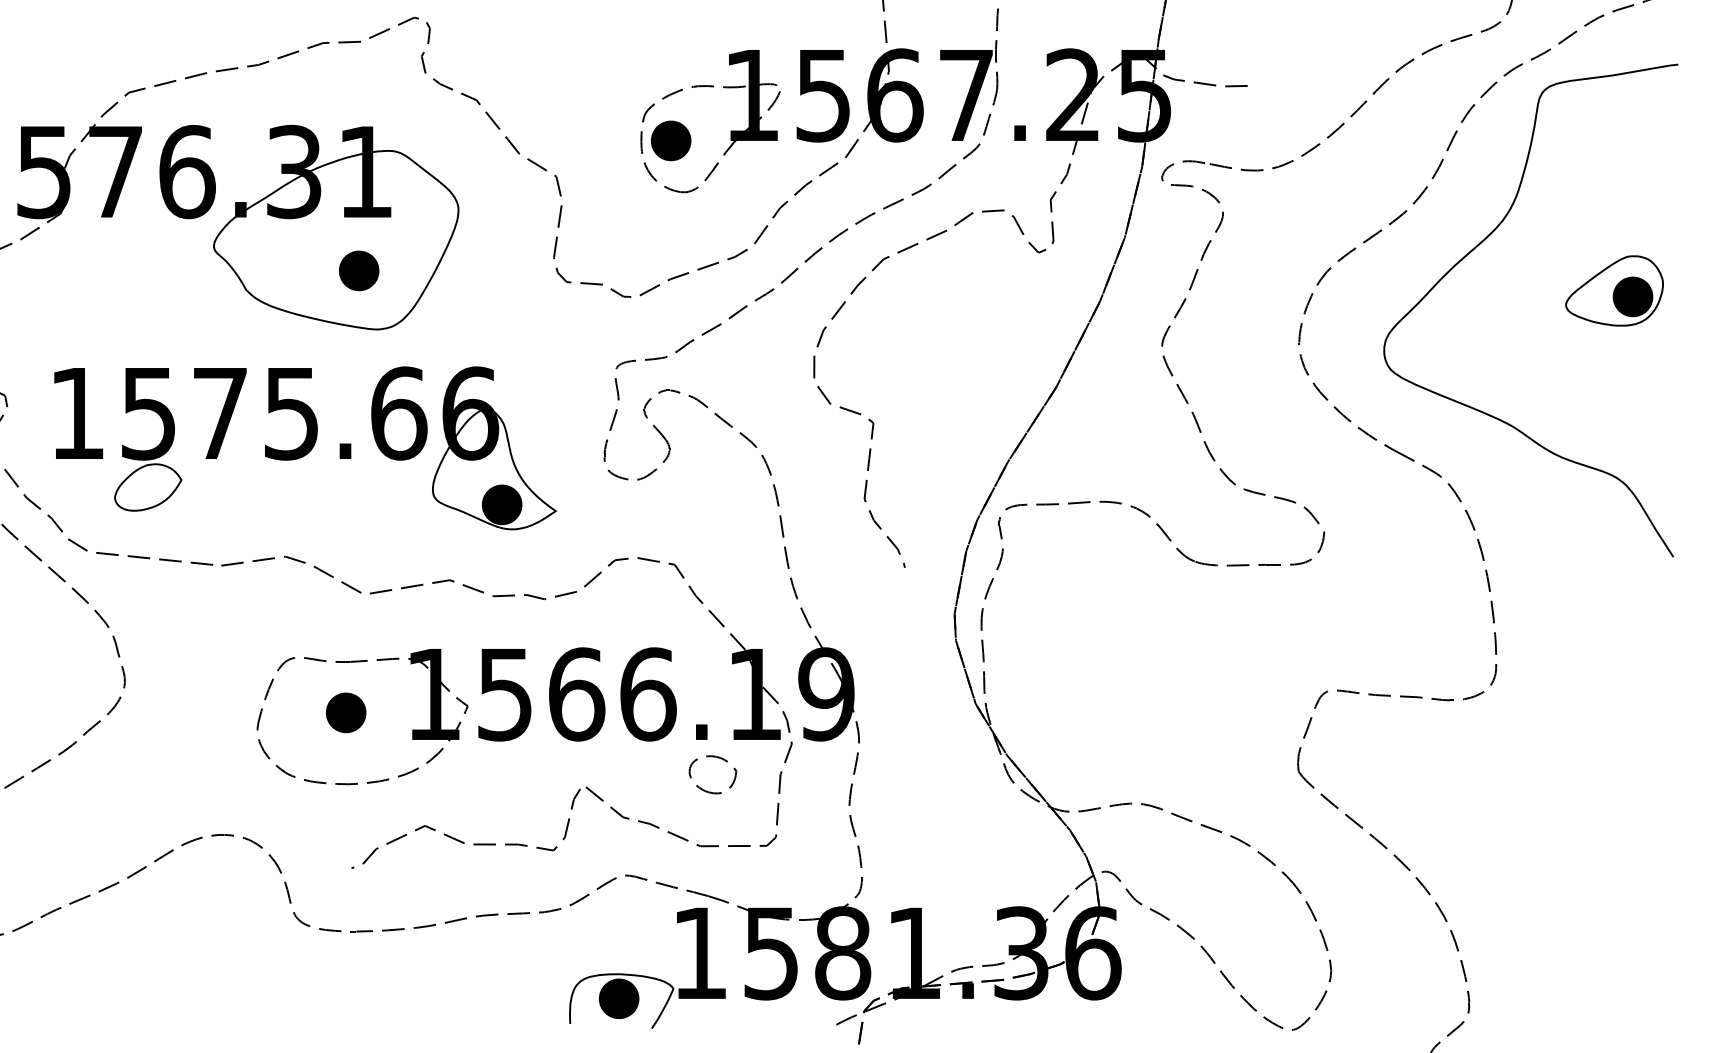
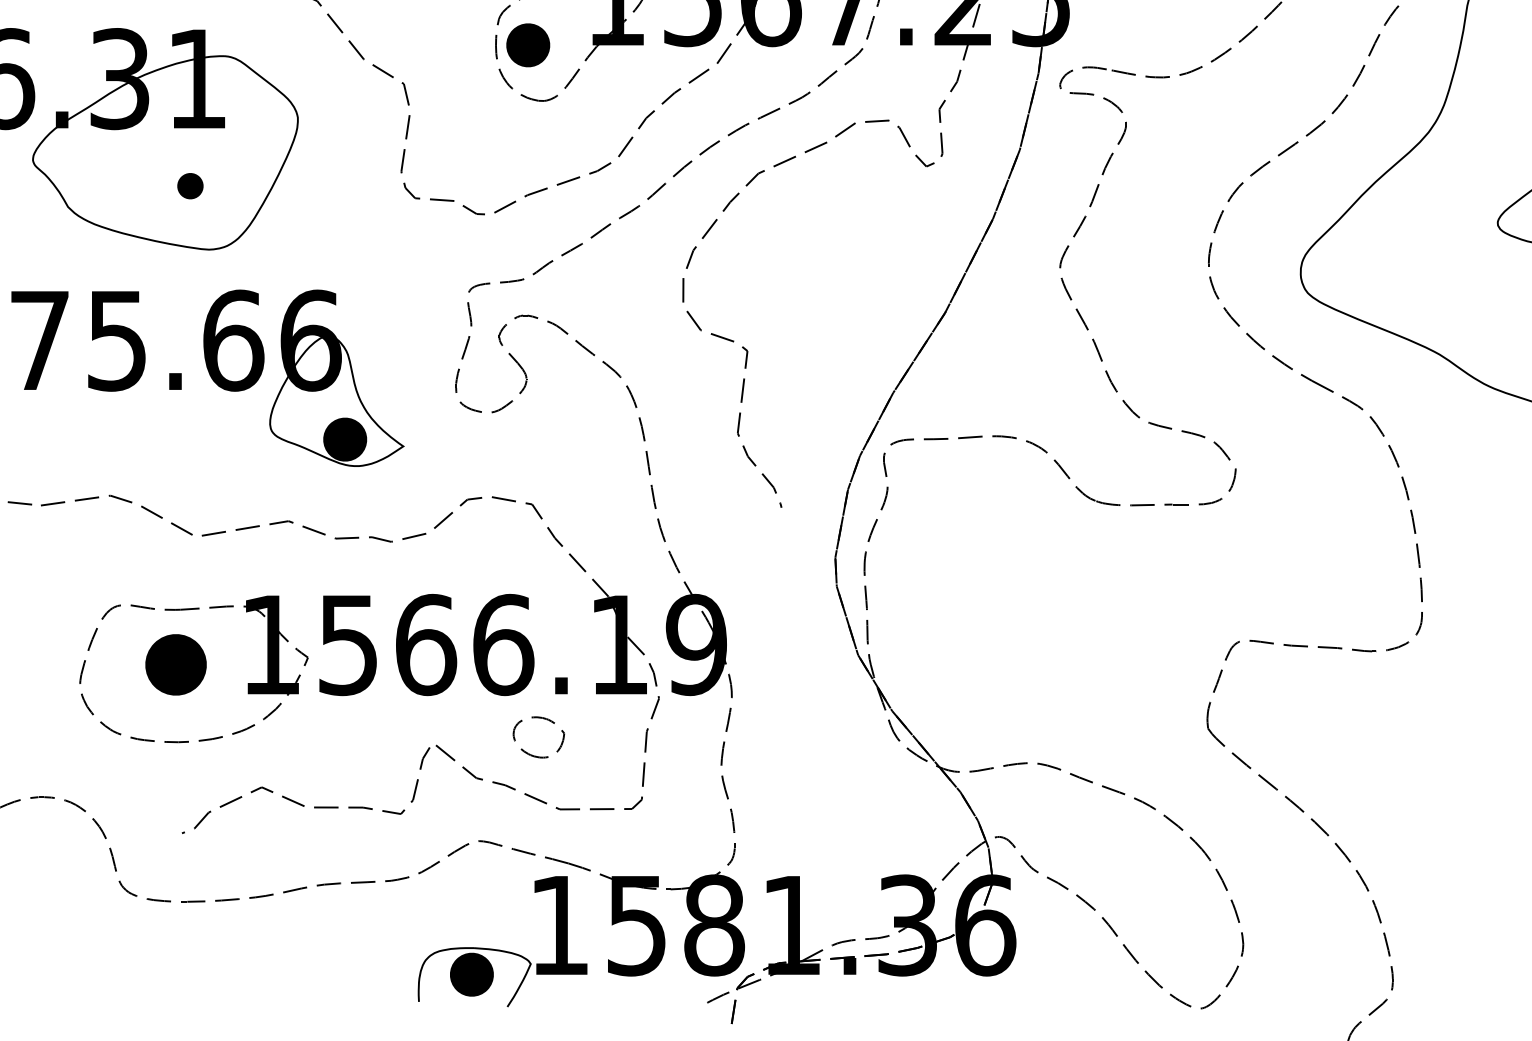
part: (359, 270) -> (190, 185), size x0.6
part: (346, 712) -> (176, 664), size x1.4
part: (717, 758) -> (543, 719), moved

